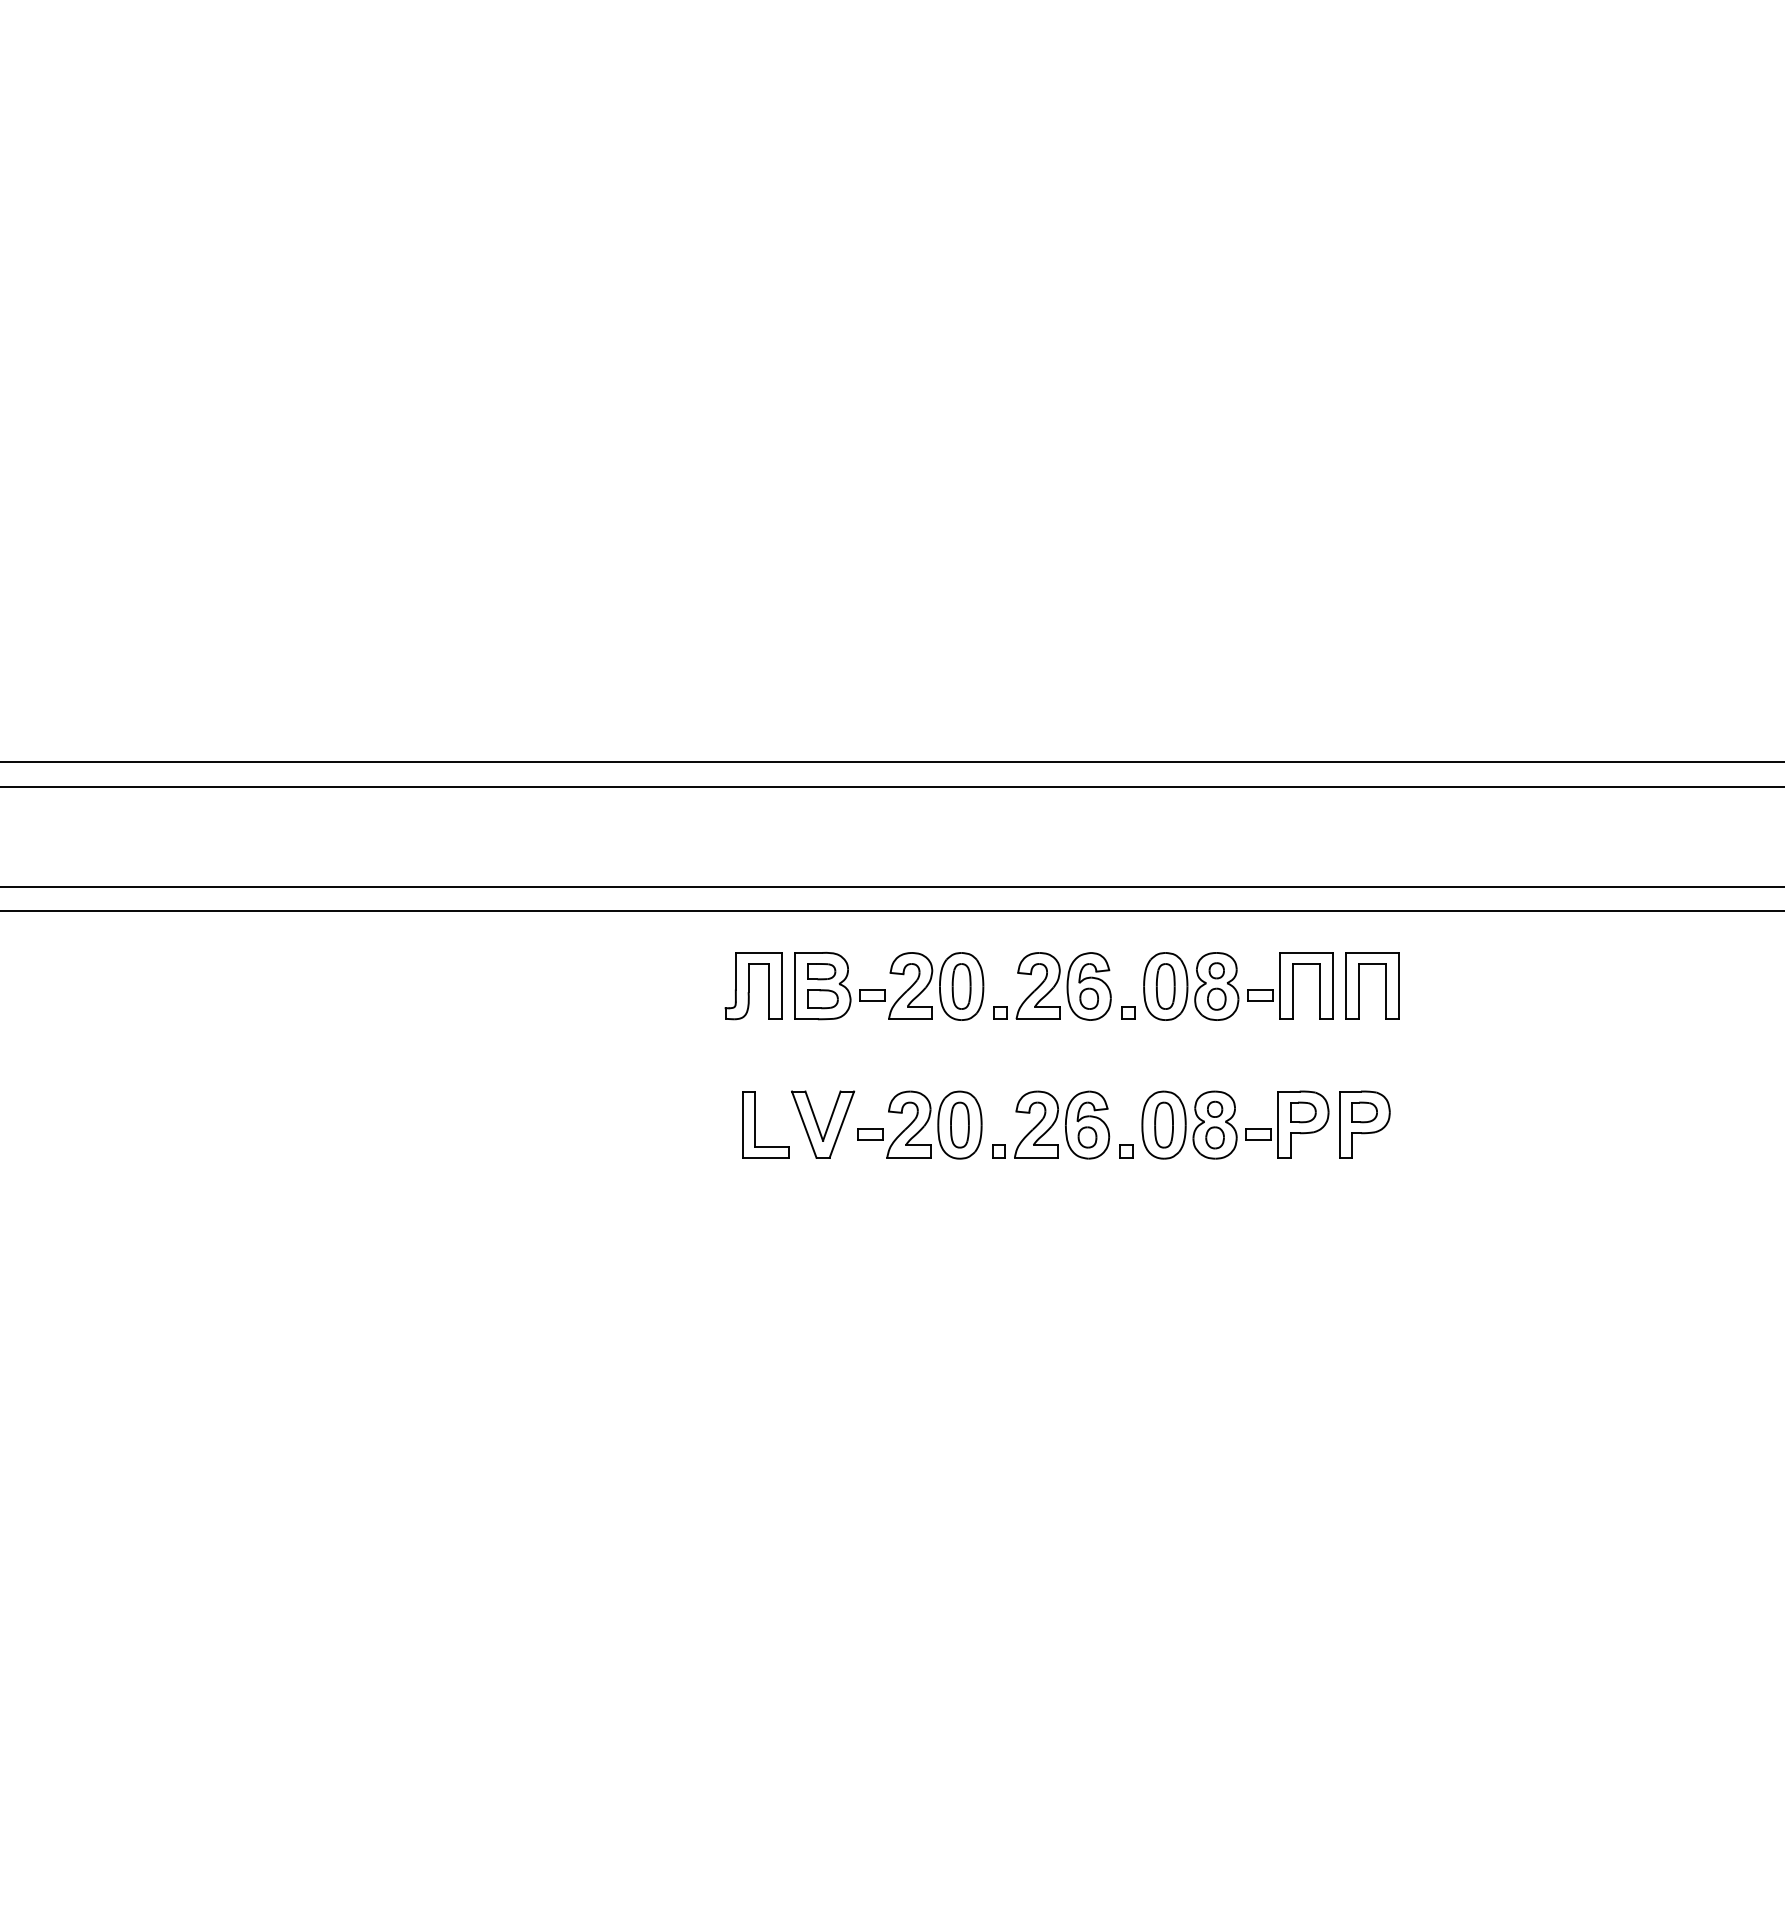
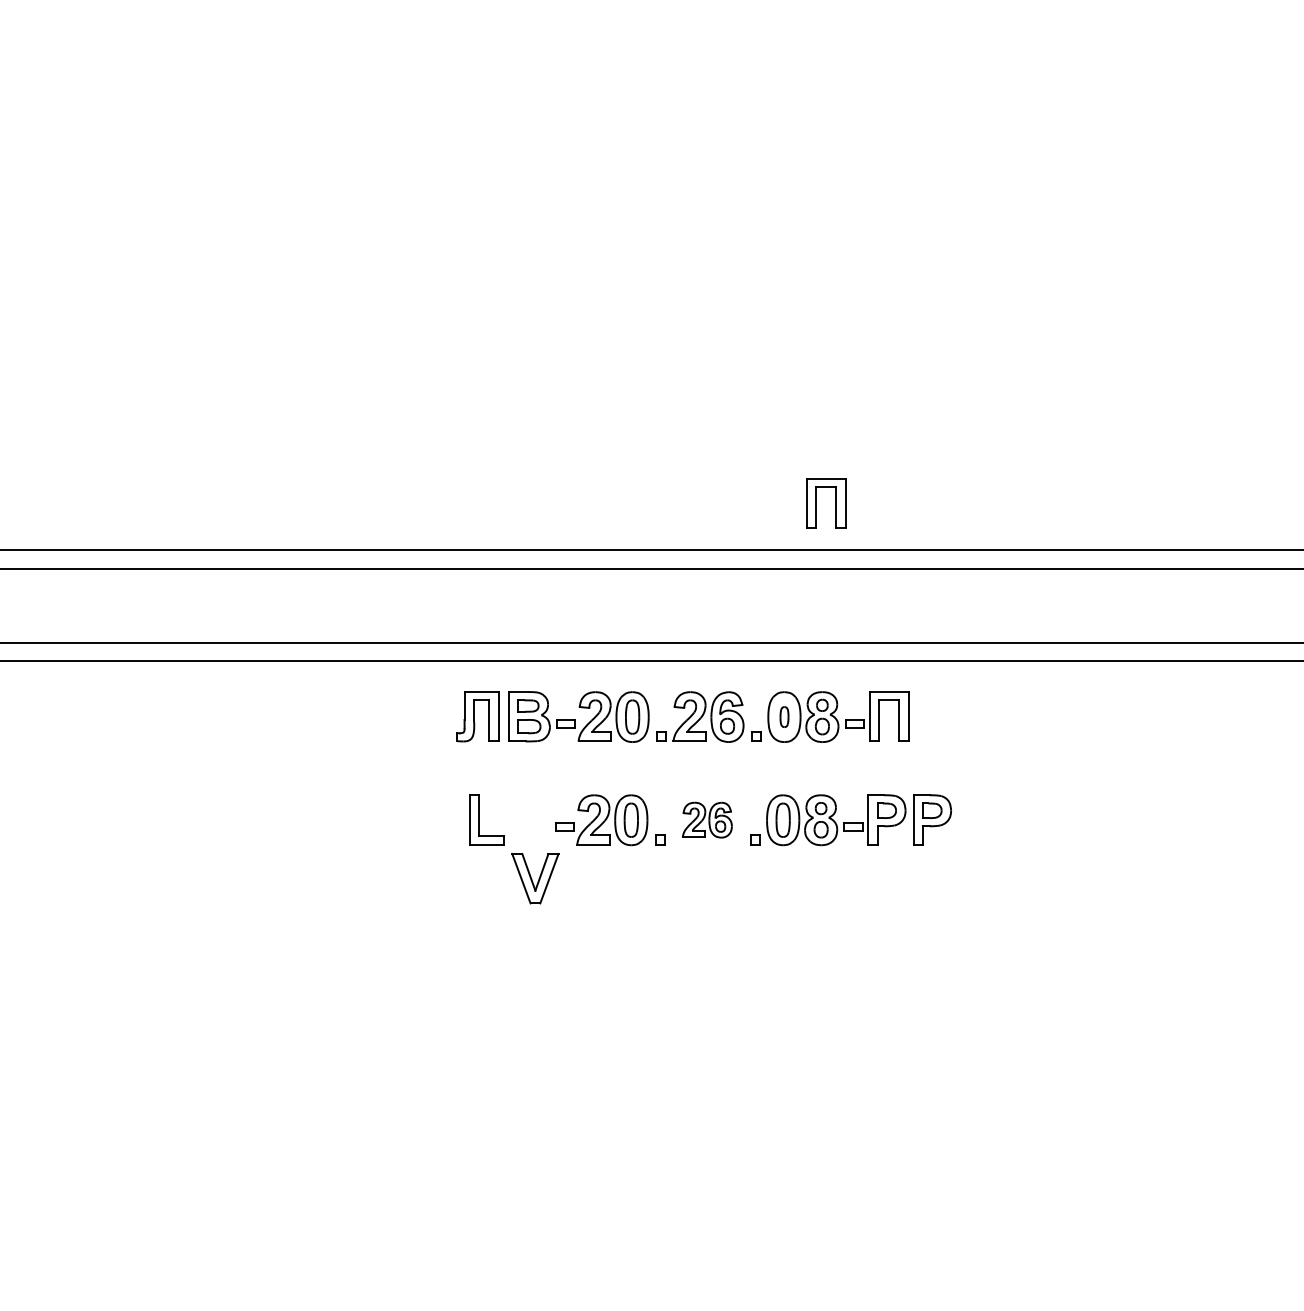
part: (1359, 985) -> (816, 502), moved
part: (1165, 986) -> (784, 717), size x0.6
part: (823, 1124) -> (535, 878), moved
part: (1062, 1124) -> (707, 819), size x0.7

